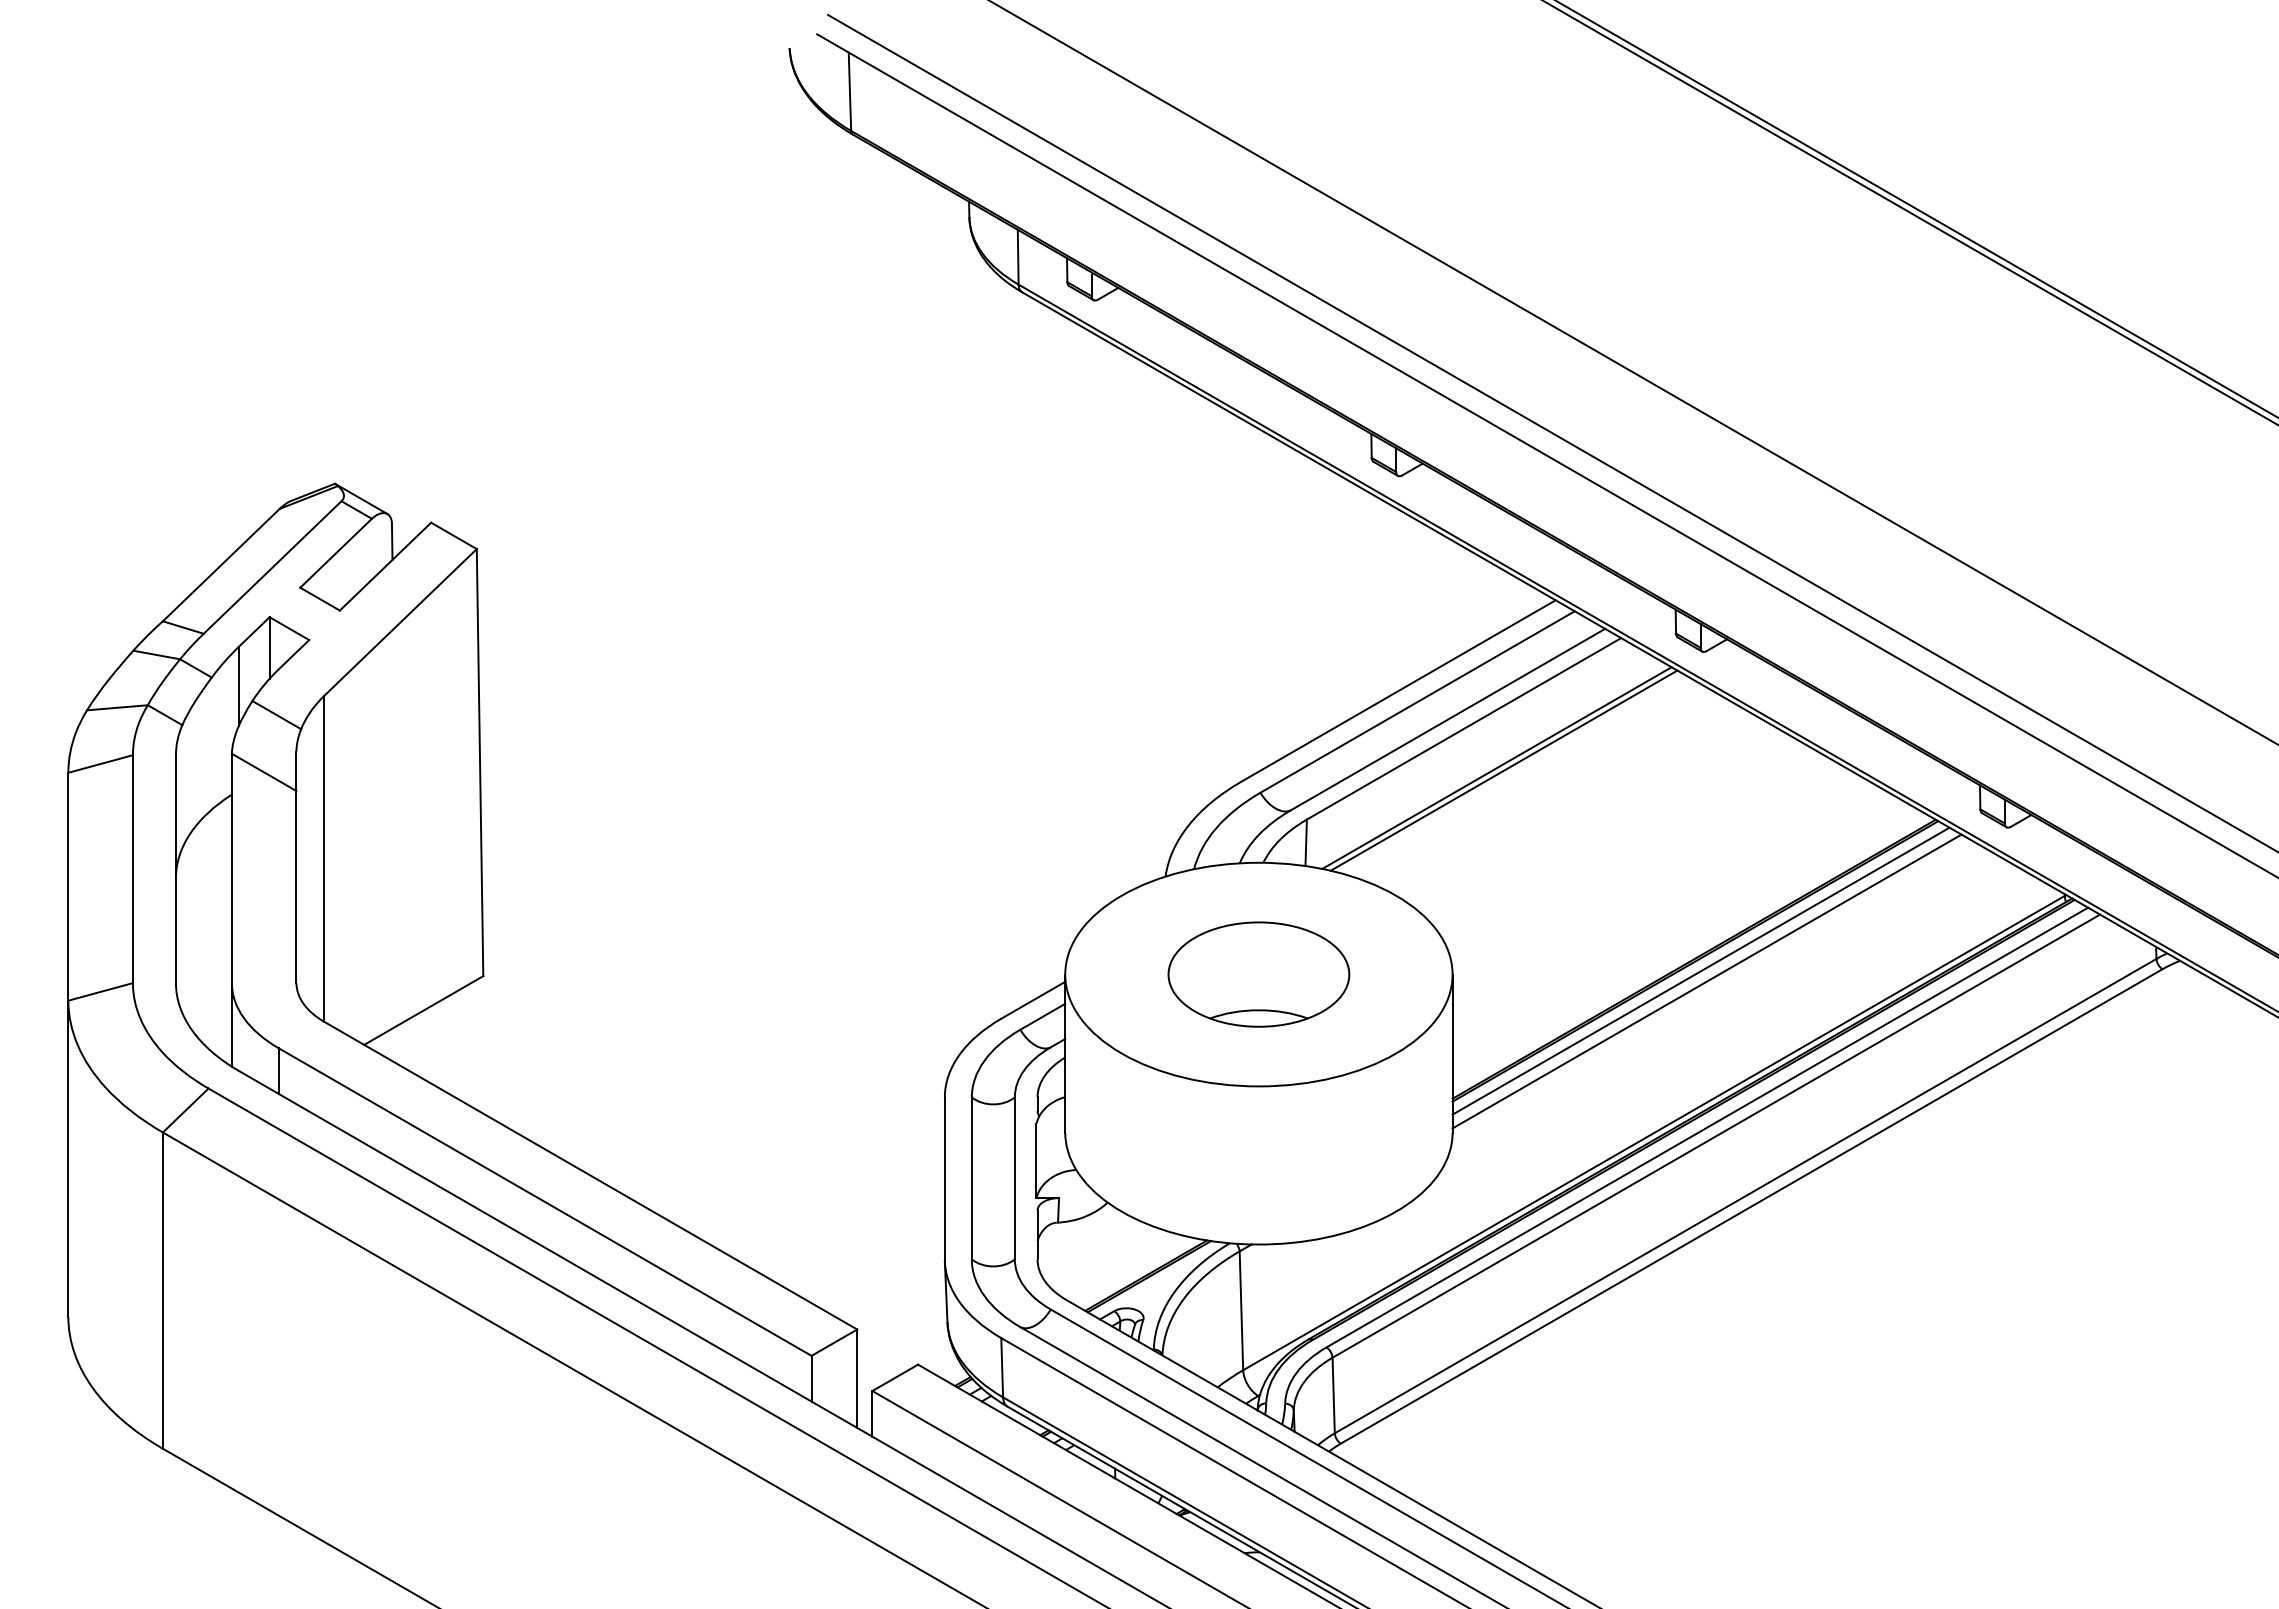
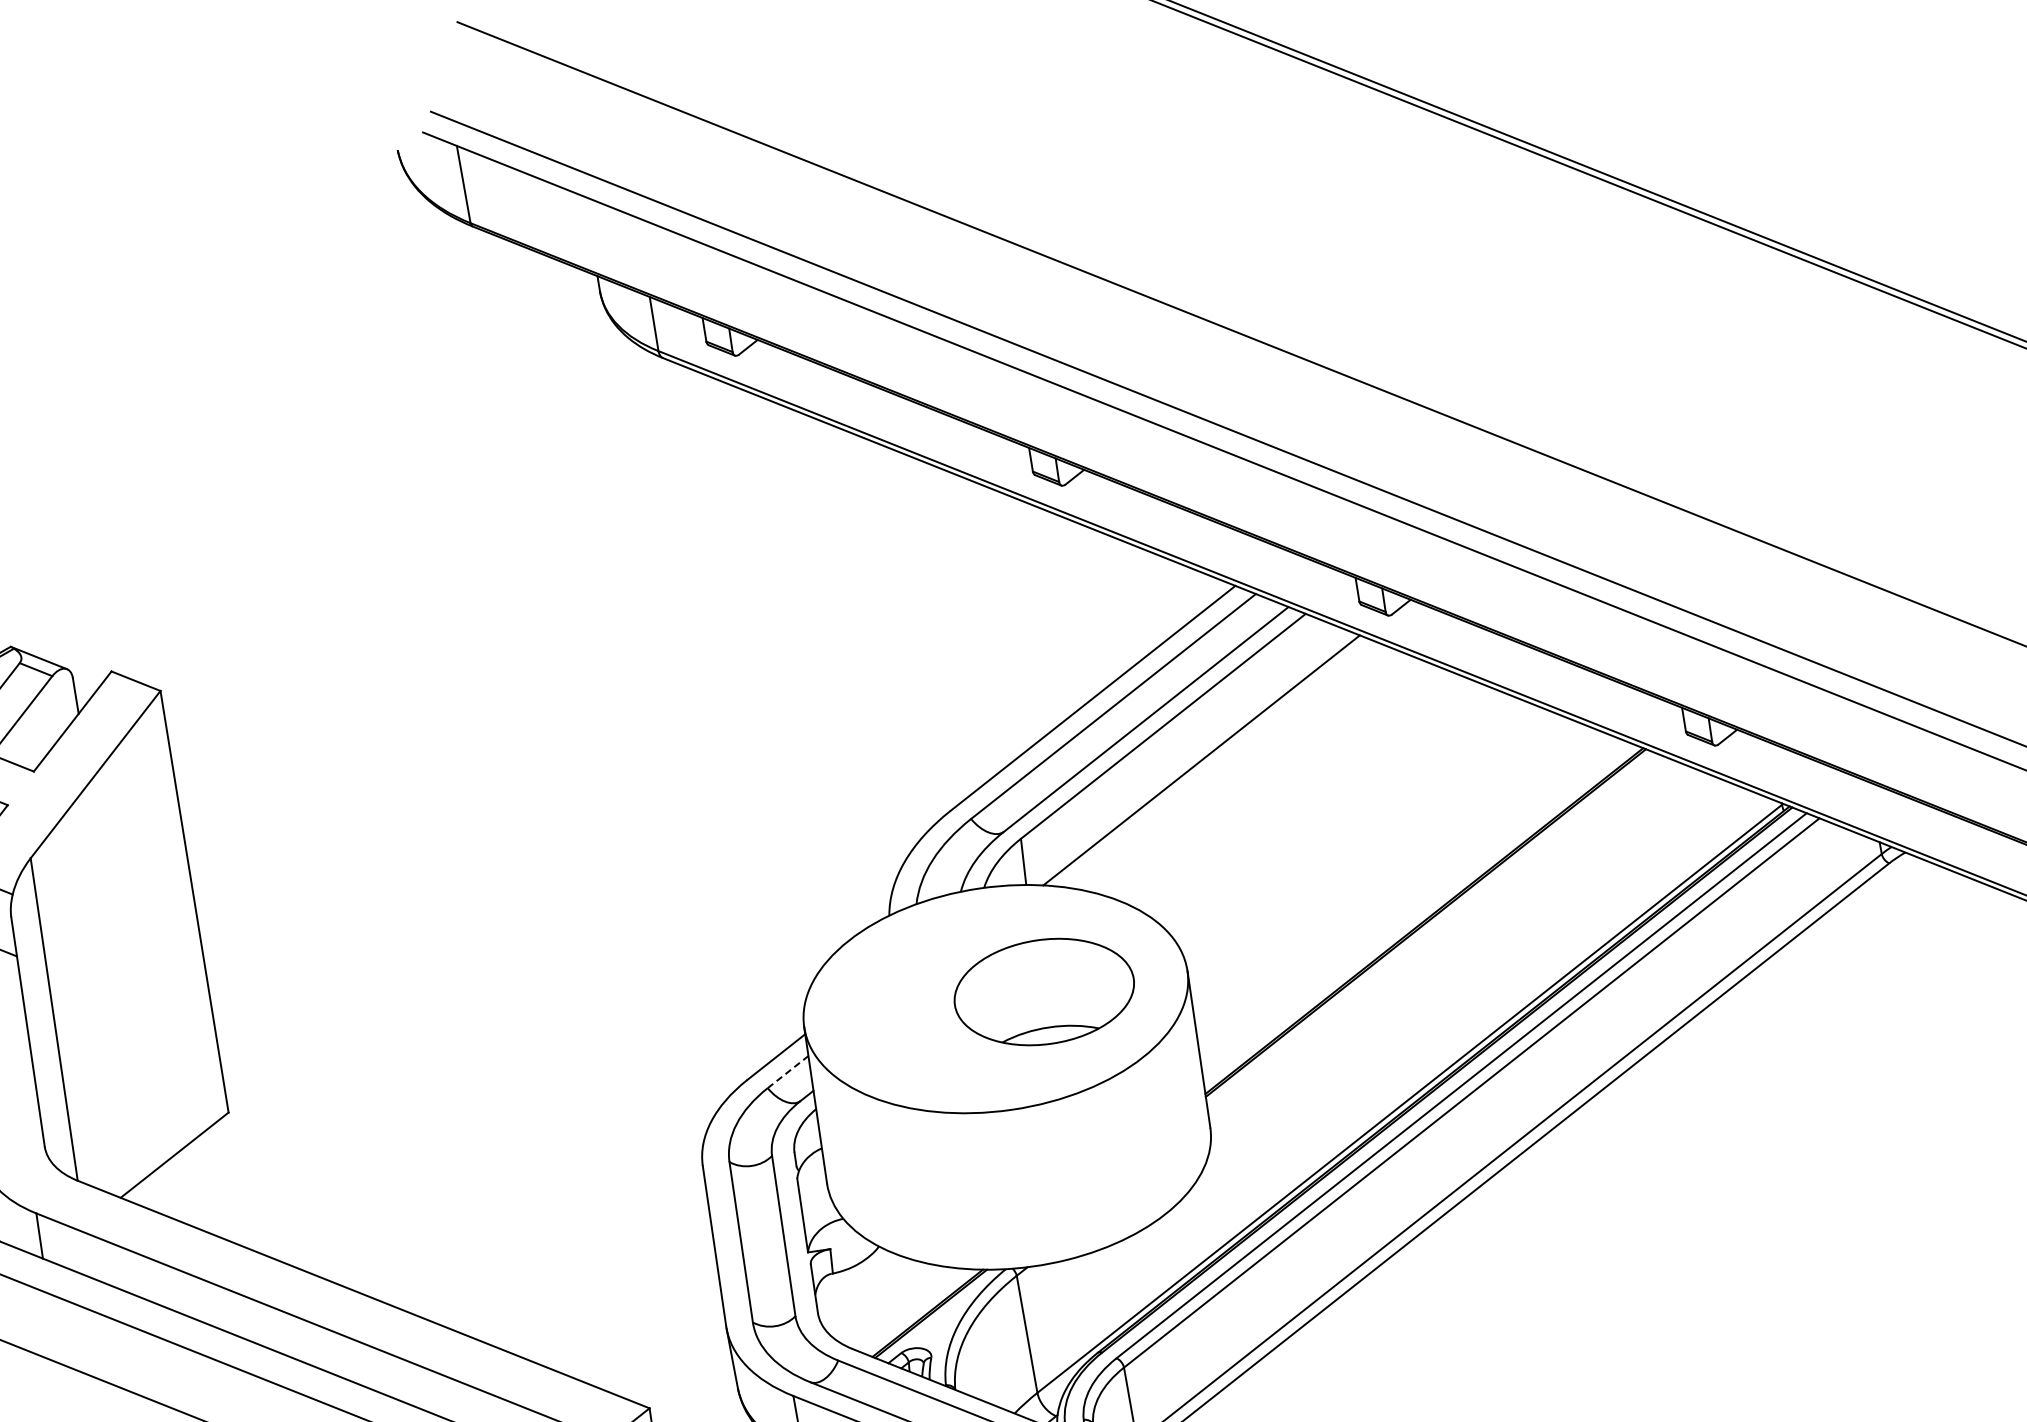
line: (1503, 770) -> (1208, 761), removed
line: (1700, 970) -> (1432, 931), removed
part: (1258, 974) -> (1043, 992), moved
line: (1706, 981) -> (1439, 941), removed
line: (1042, 1016) -> (787, 1071), solid -> dashed

